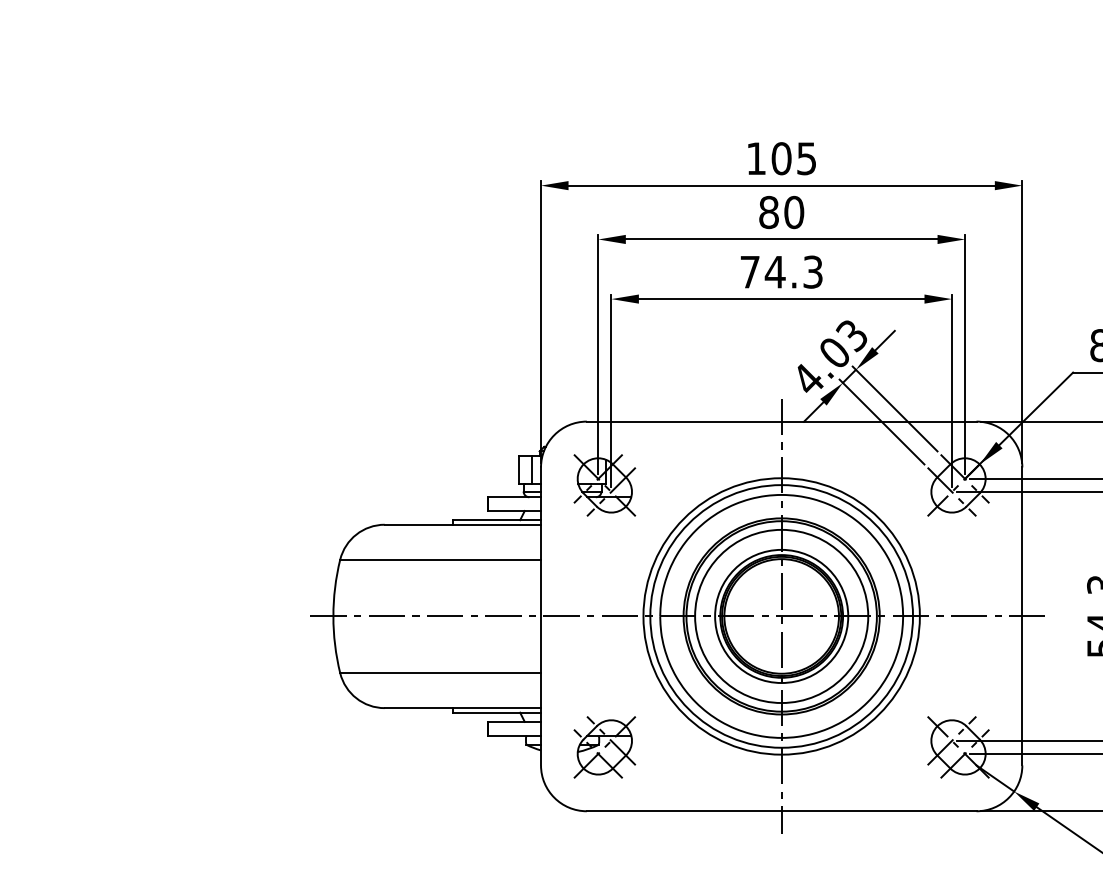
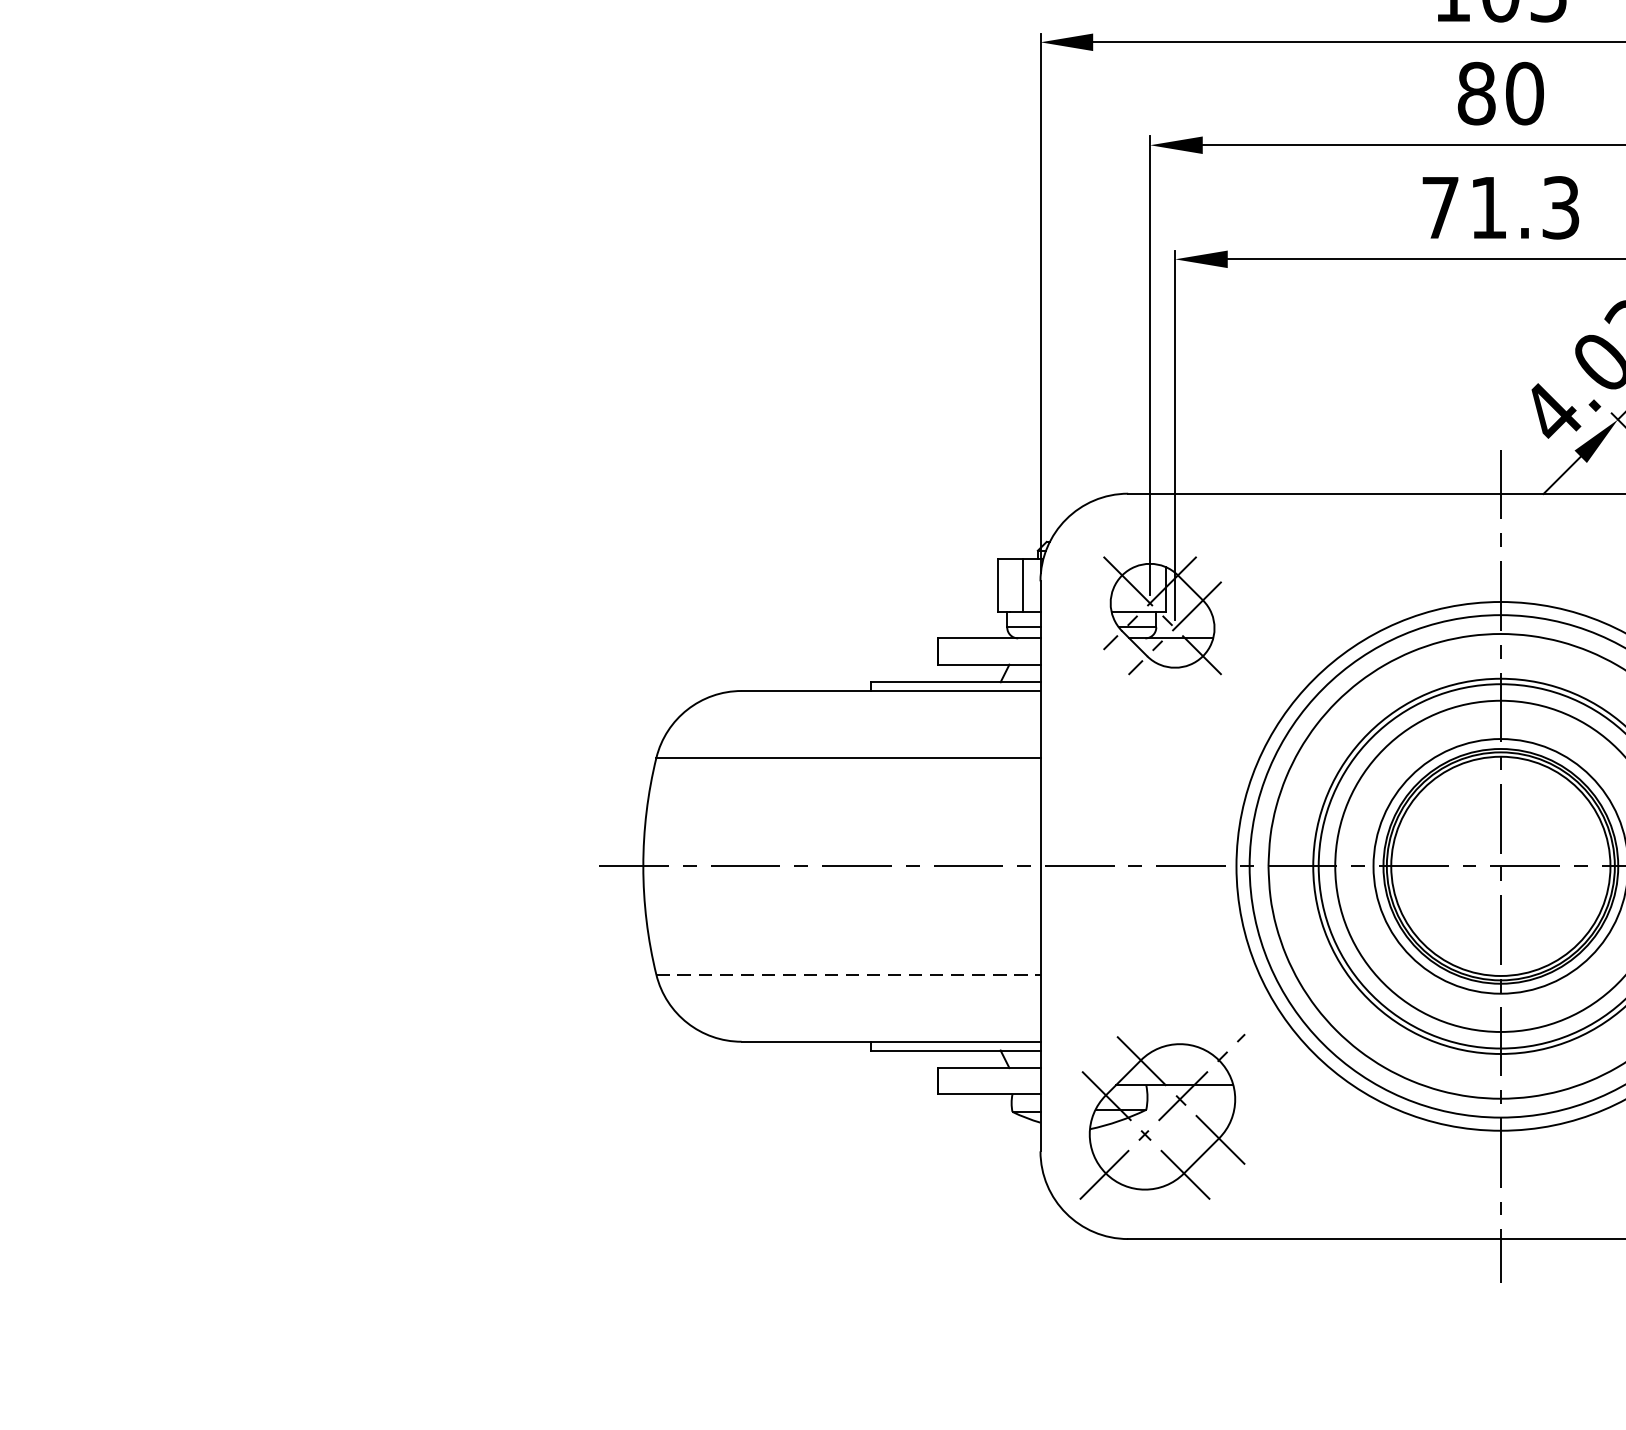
text: (774, 272) -> (1487, 208), 74.3 -> 71.3
line: (441, 673) -> (850, 975), solid -> dashed
part: (604, 747) -> (1161, 1117), size x1.4

